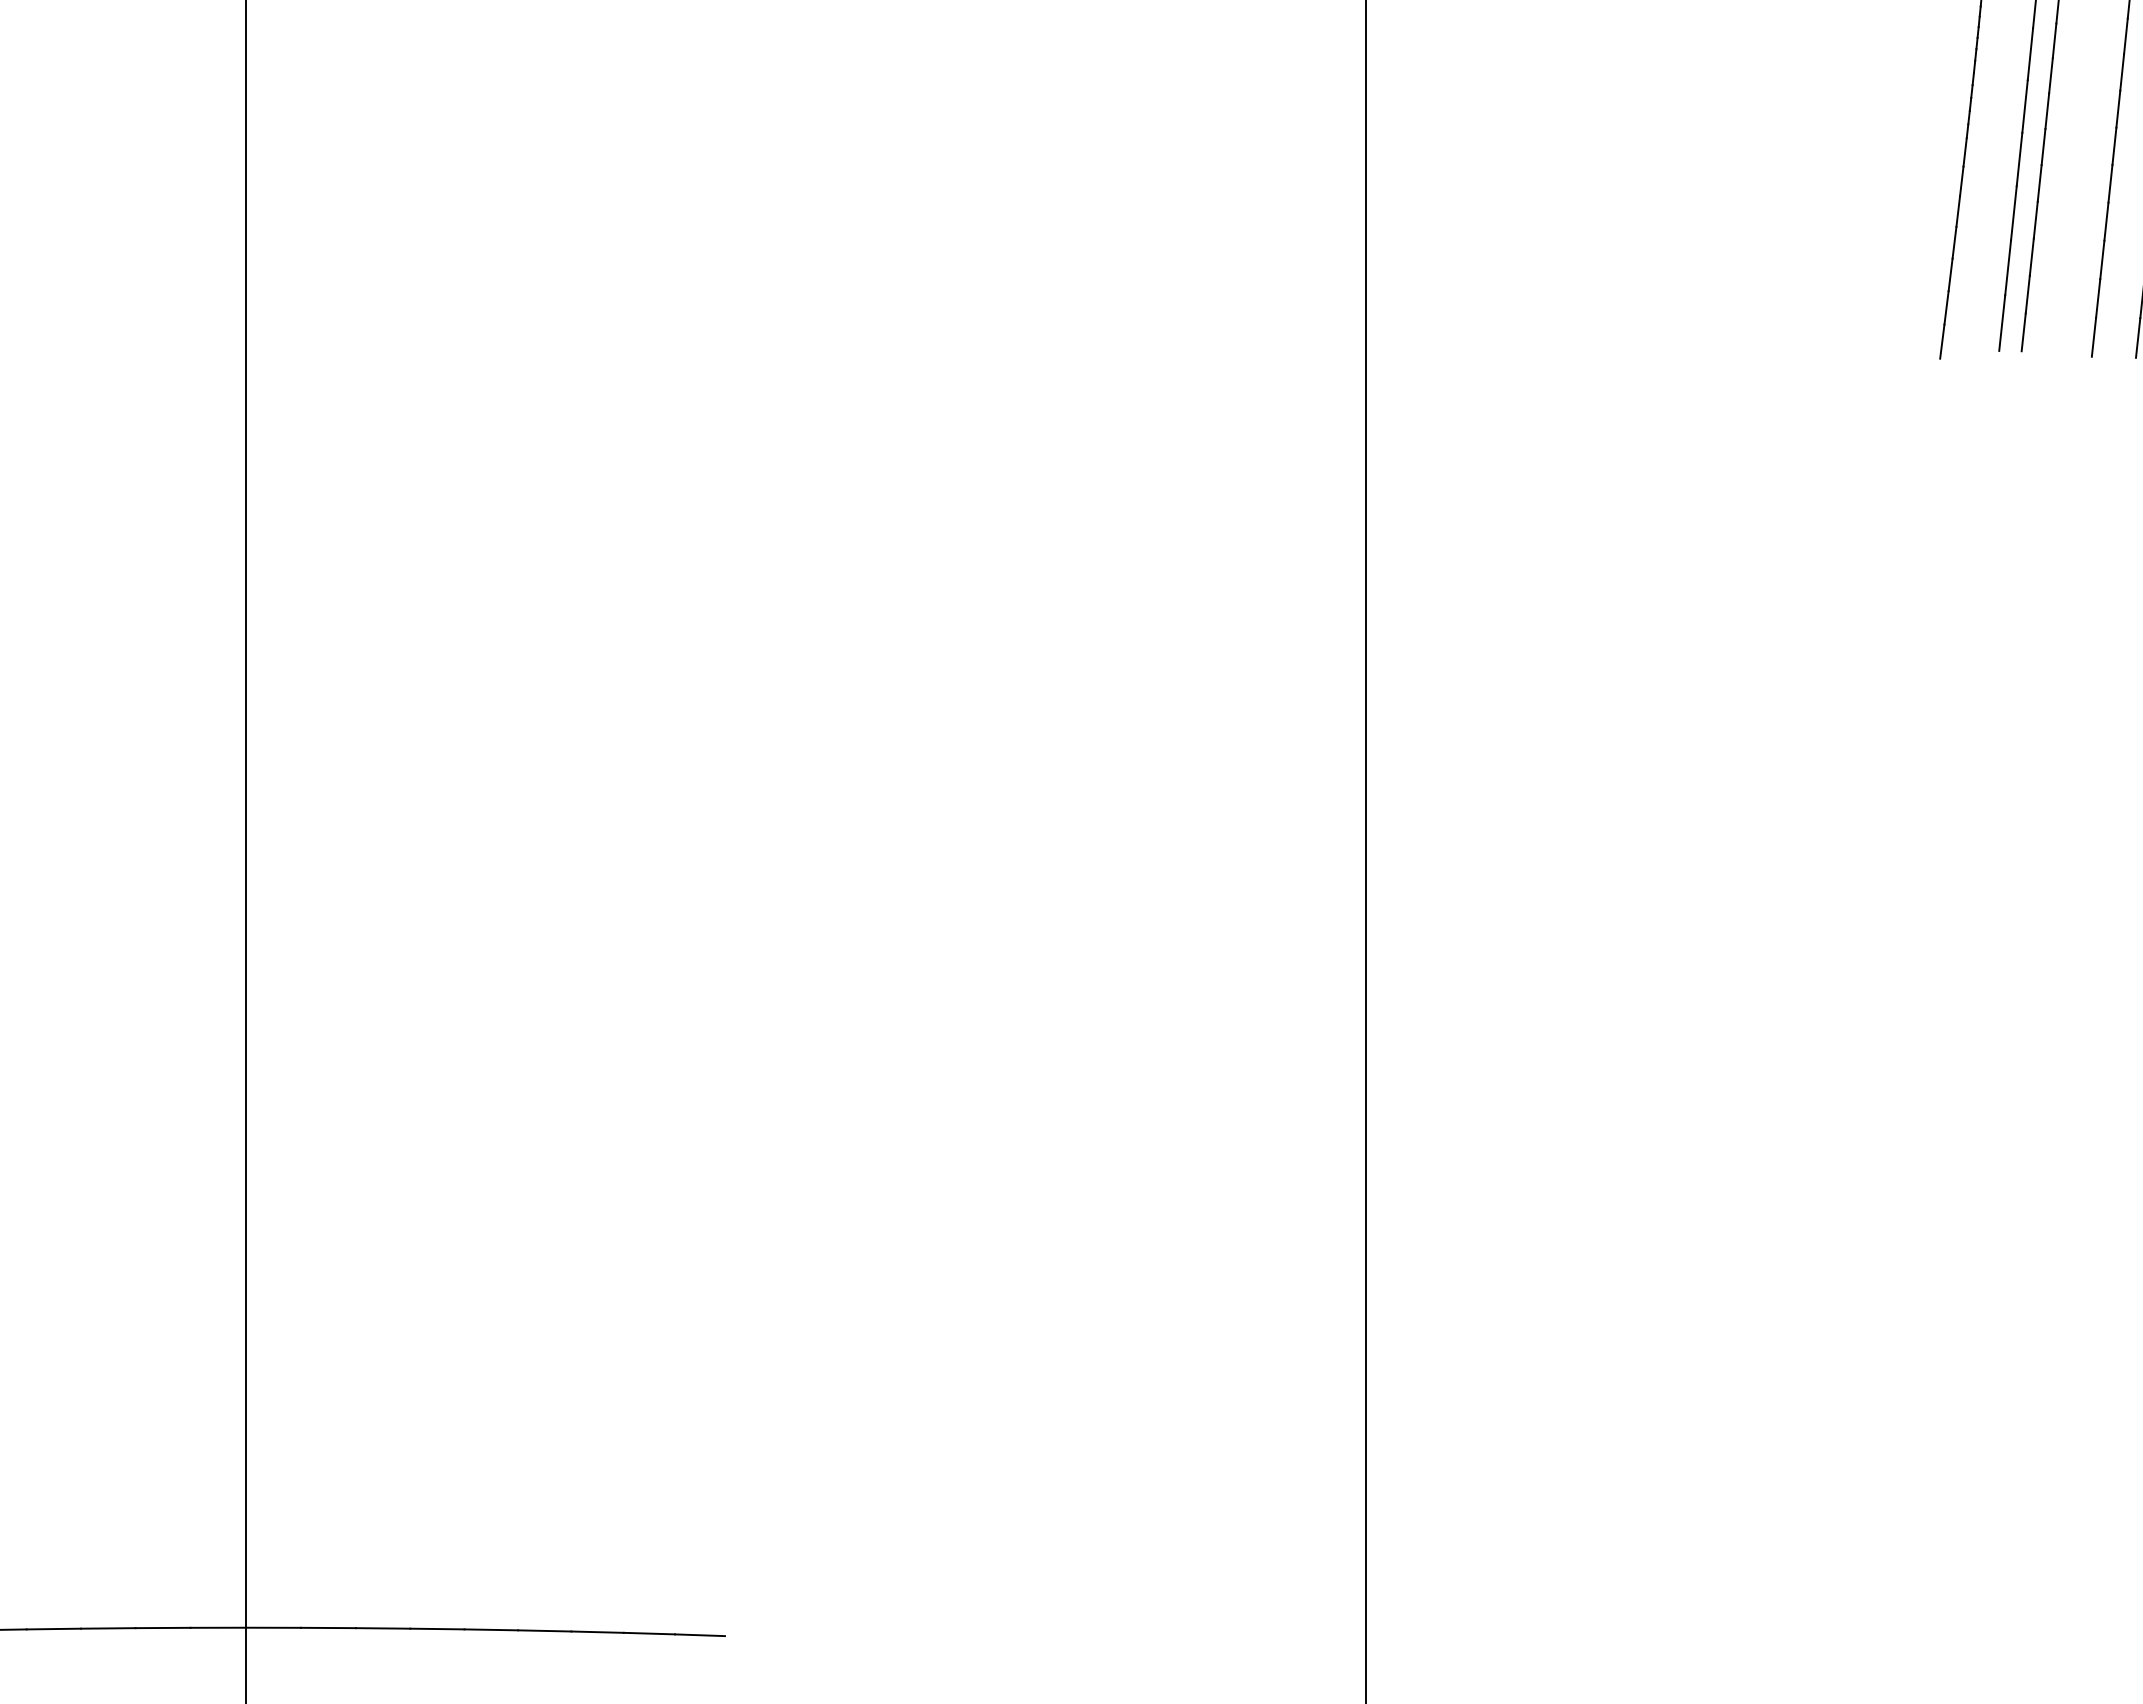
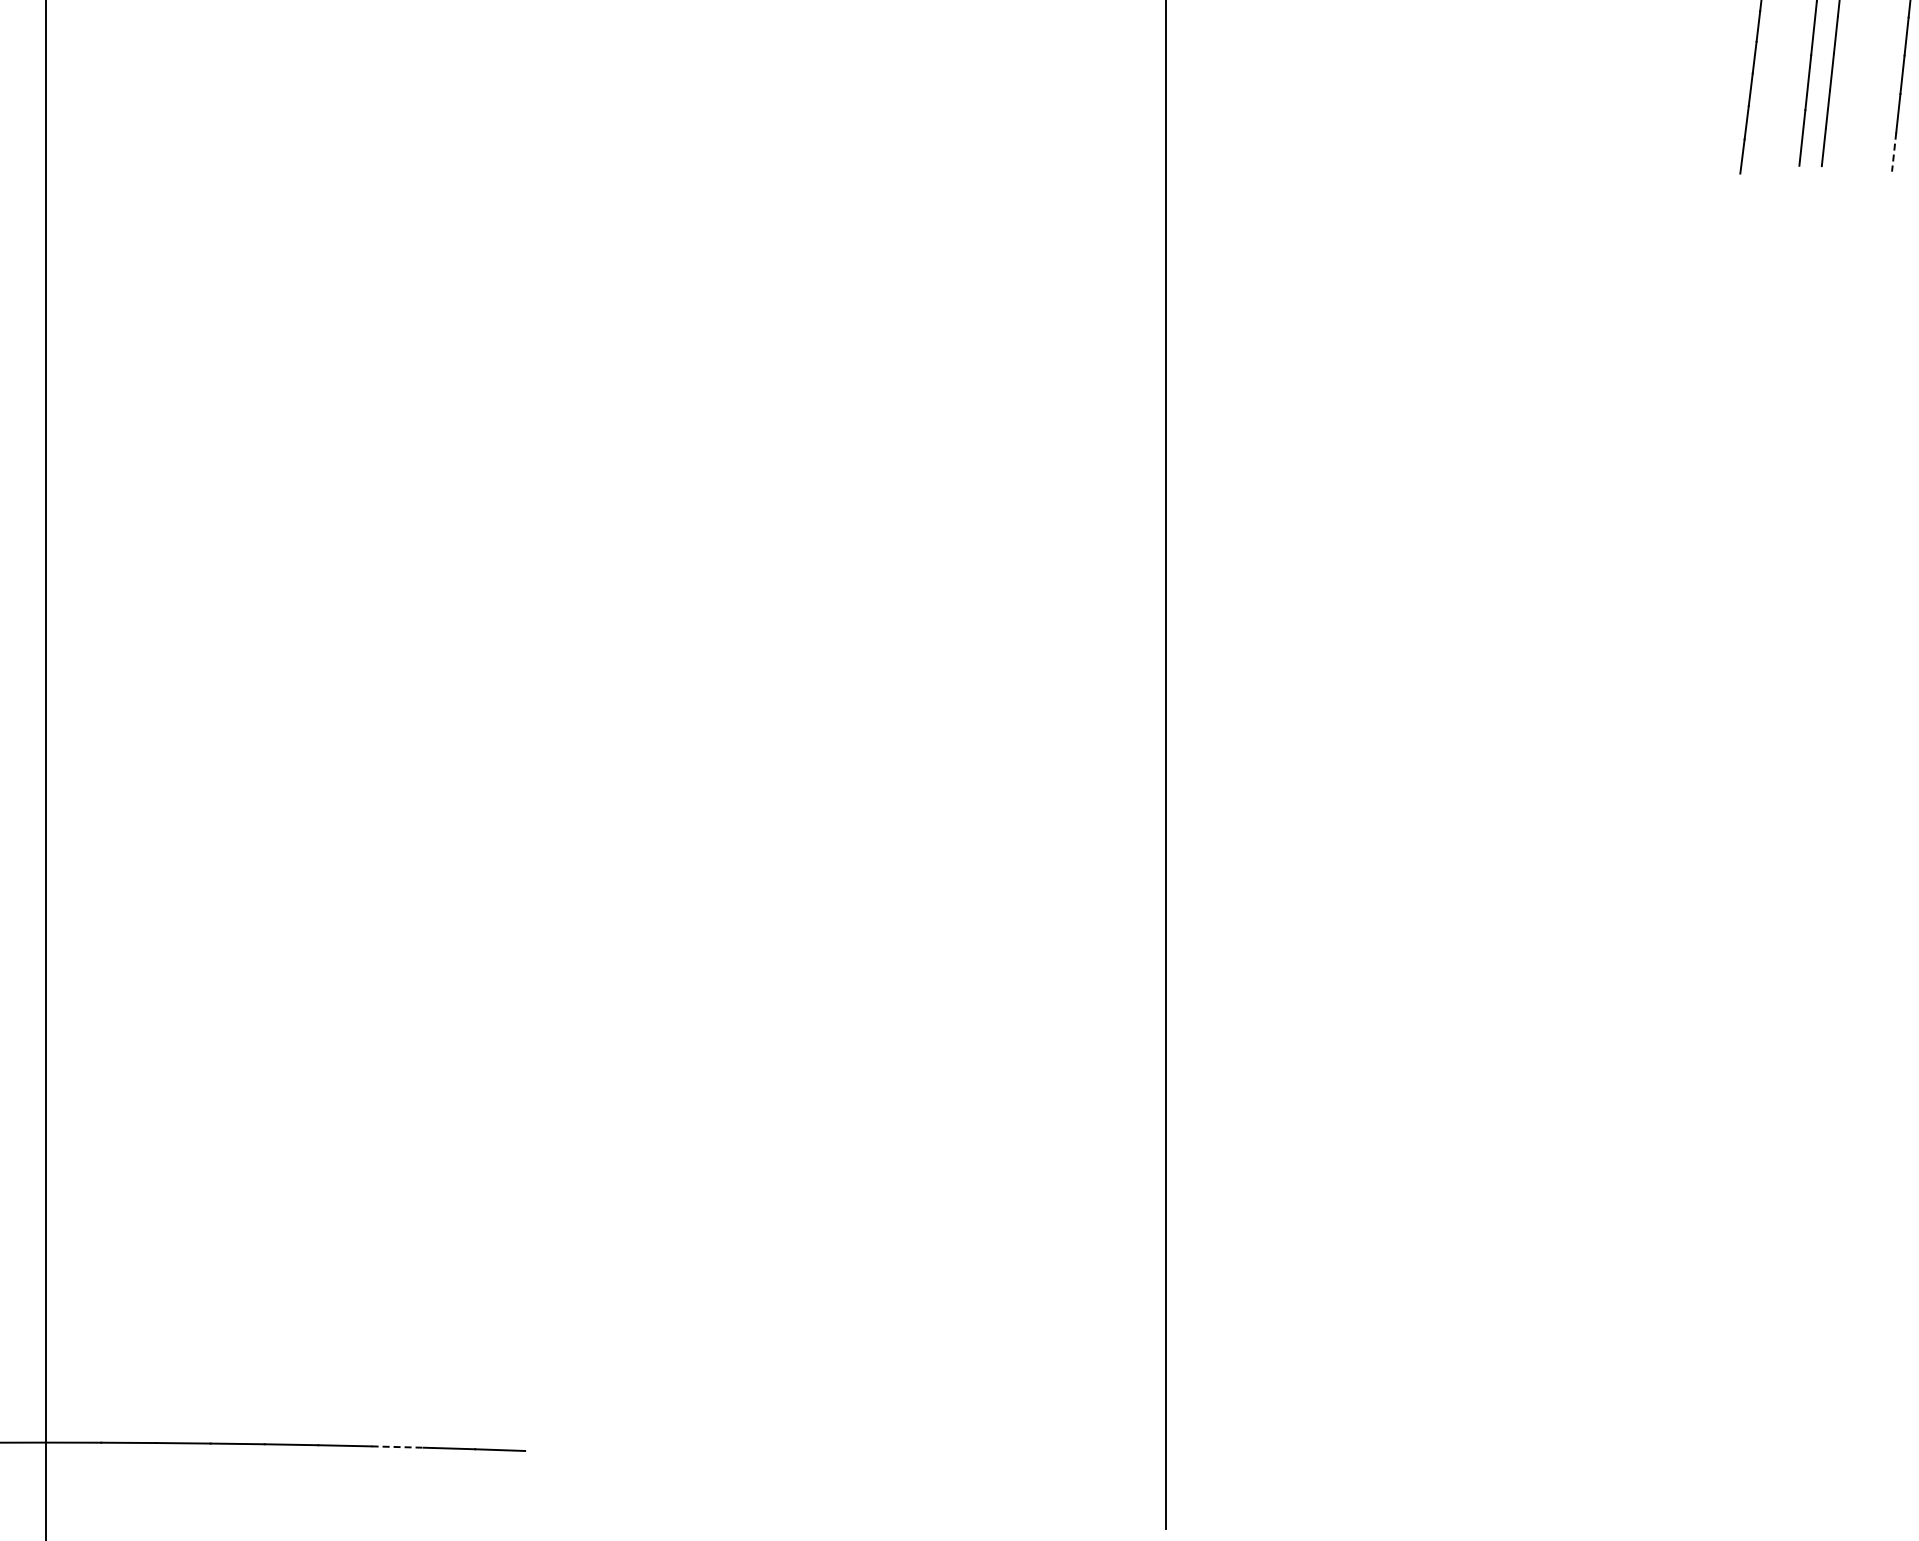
line: (2093, 337) -> (1893, 152), solid -> dashed
line: (598, 1632) -> (398, 1447), solid -> dashed

